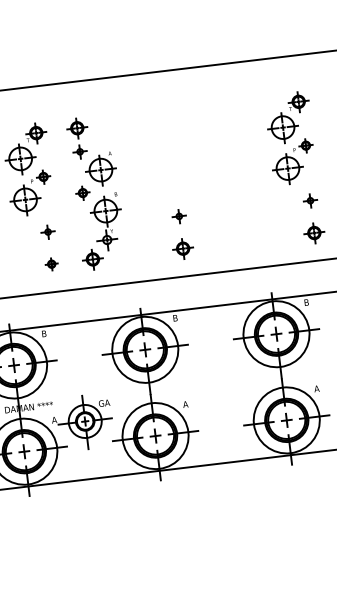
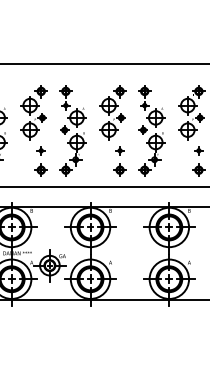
part: (159, 154) -> (112, 112), added
part: (227, 176) -> (151, 130), added
part: (50, 263) -> (40, 169), size x1.67

